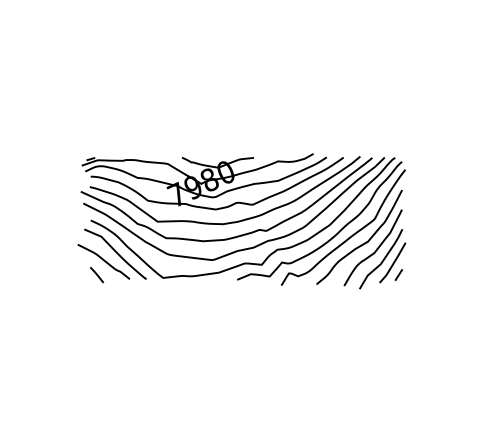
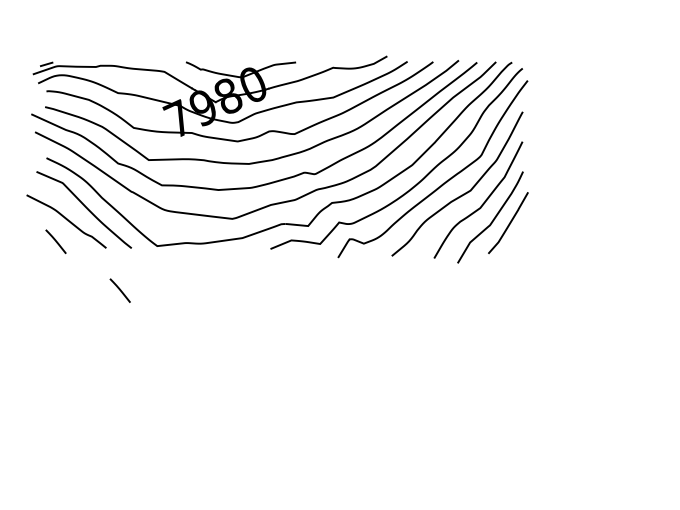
line: (398, 274) -> (517, 240), removed
line: (139, 307) -> (121, 291), added

